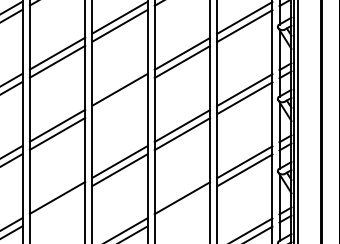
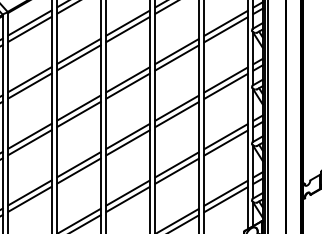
line: (119, 97) -> (127, 85), added
line: (56, 205) -> (78, 170), added
line: (181, 205) -> (176, 170), added

